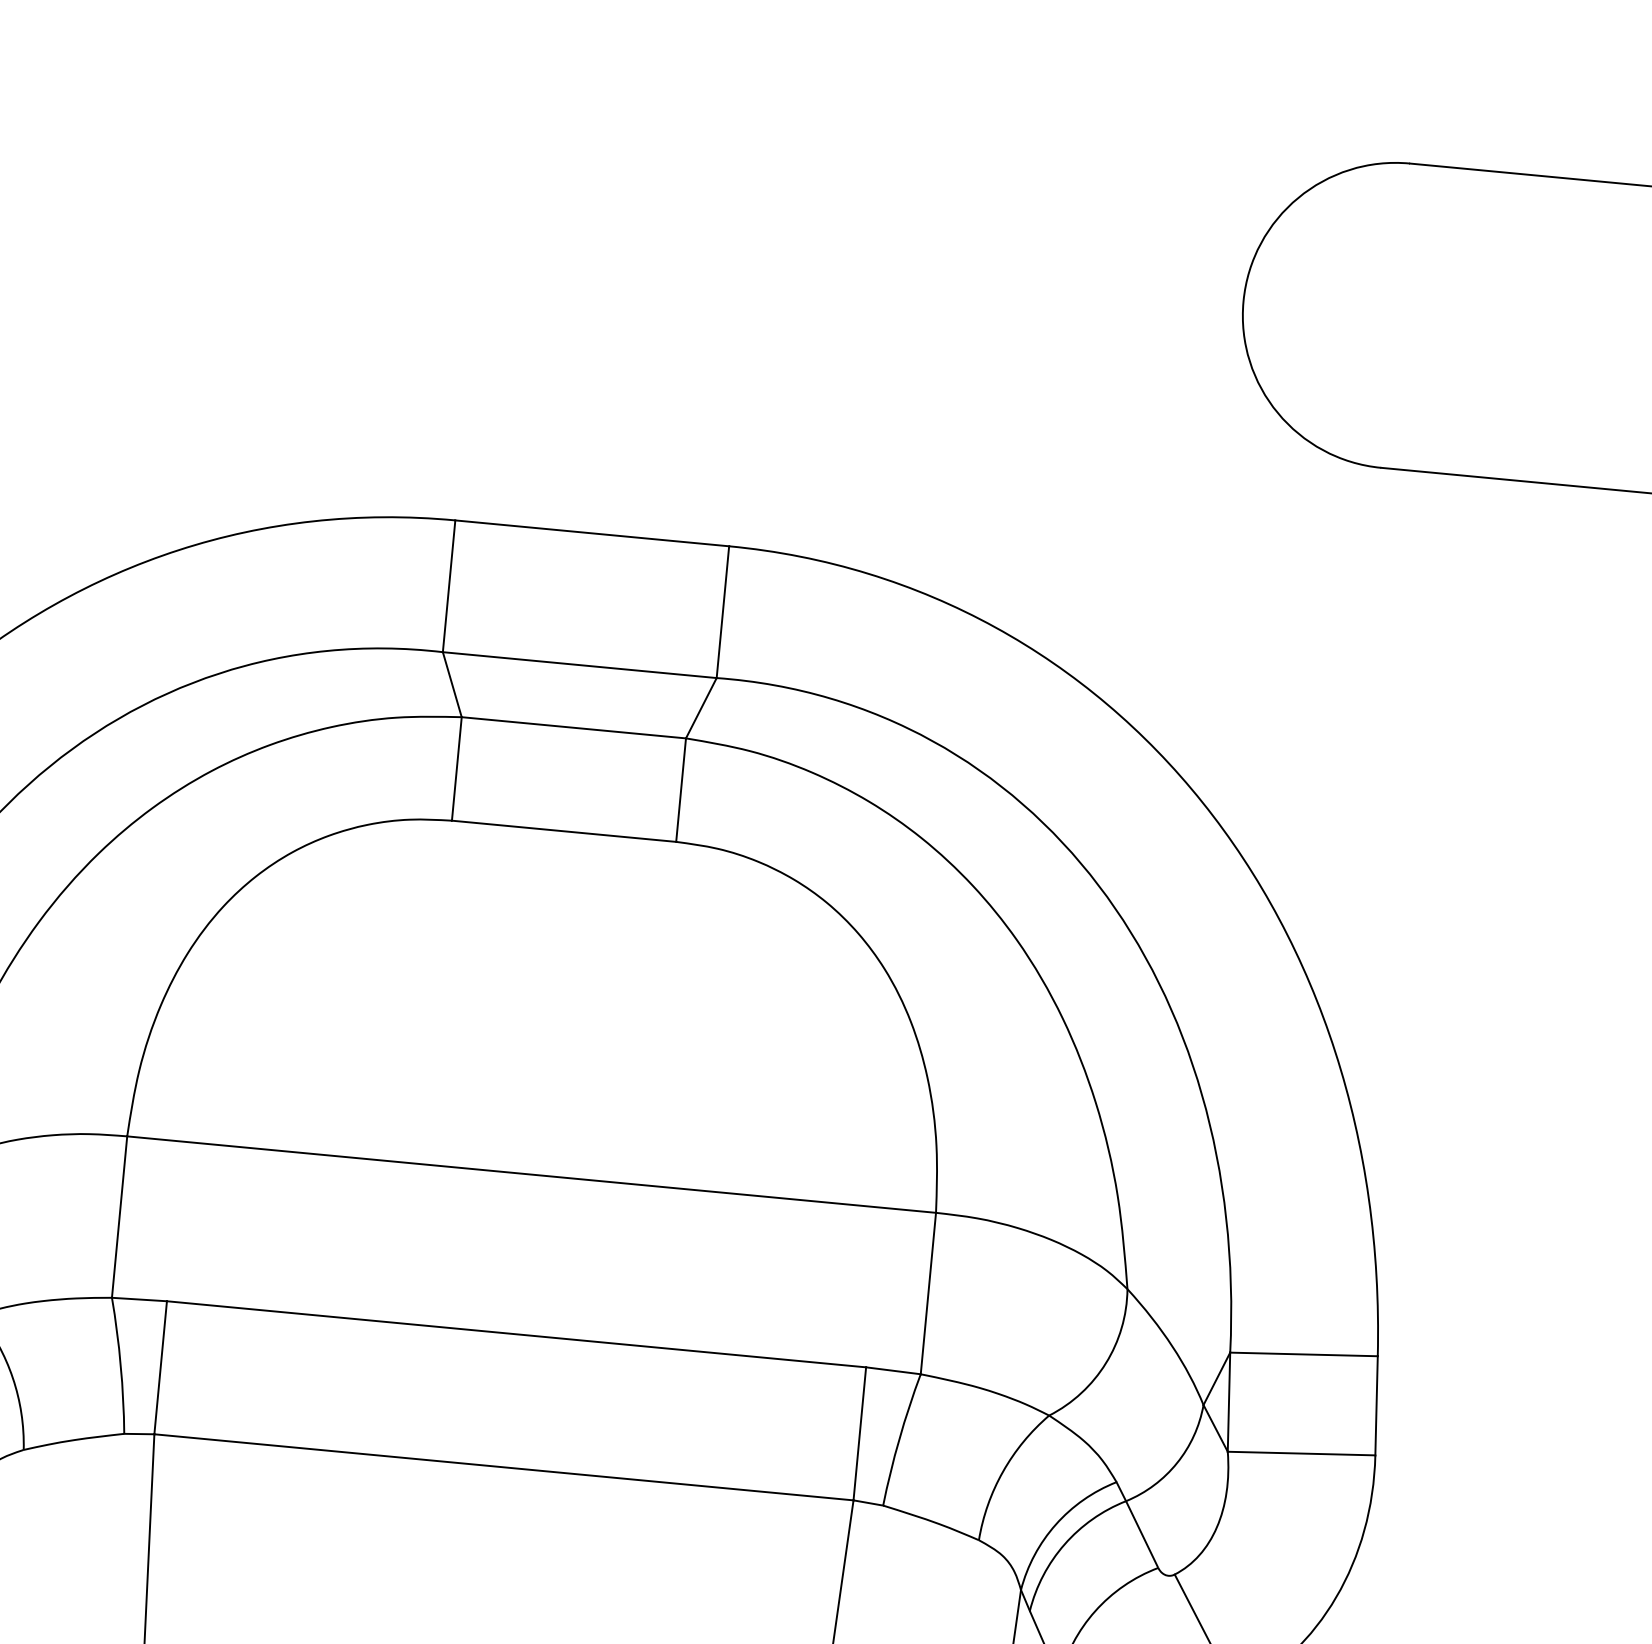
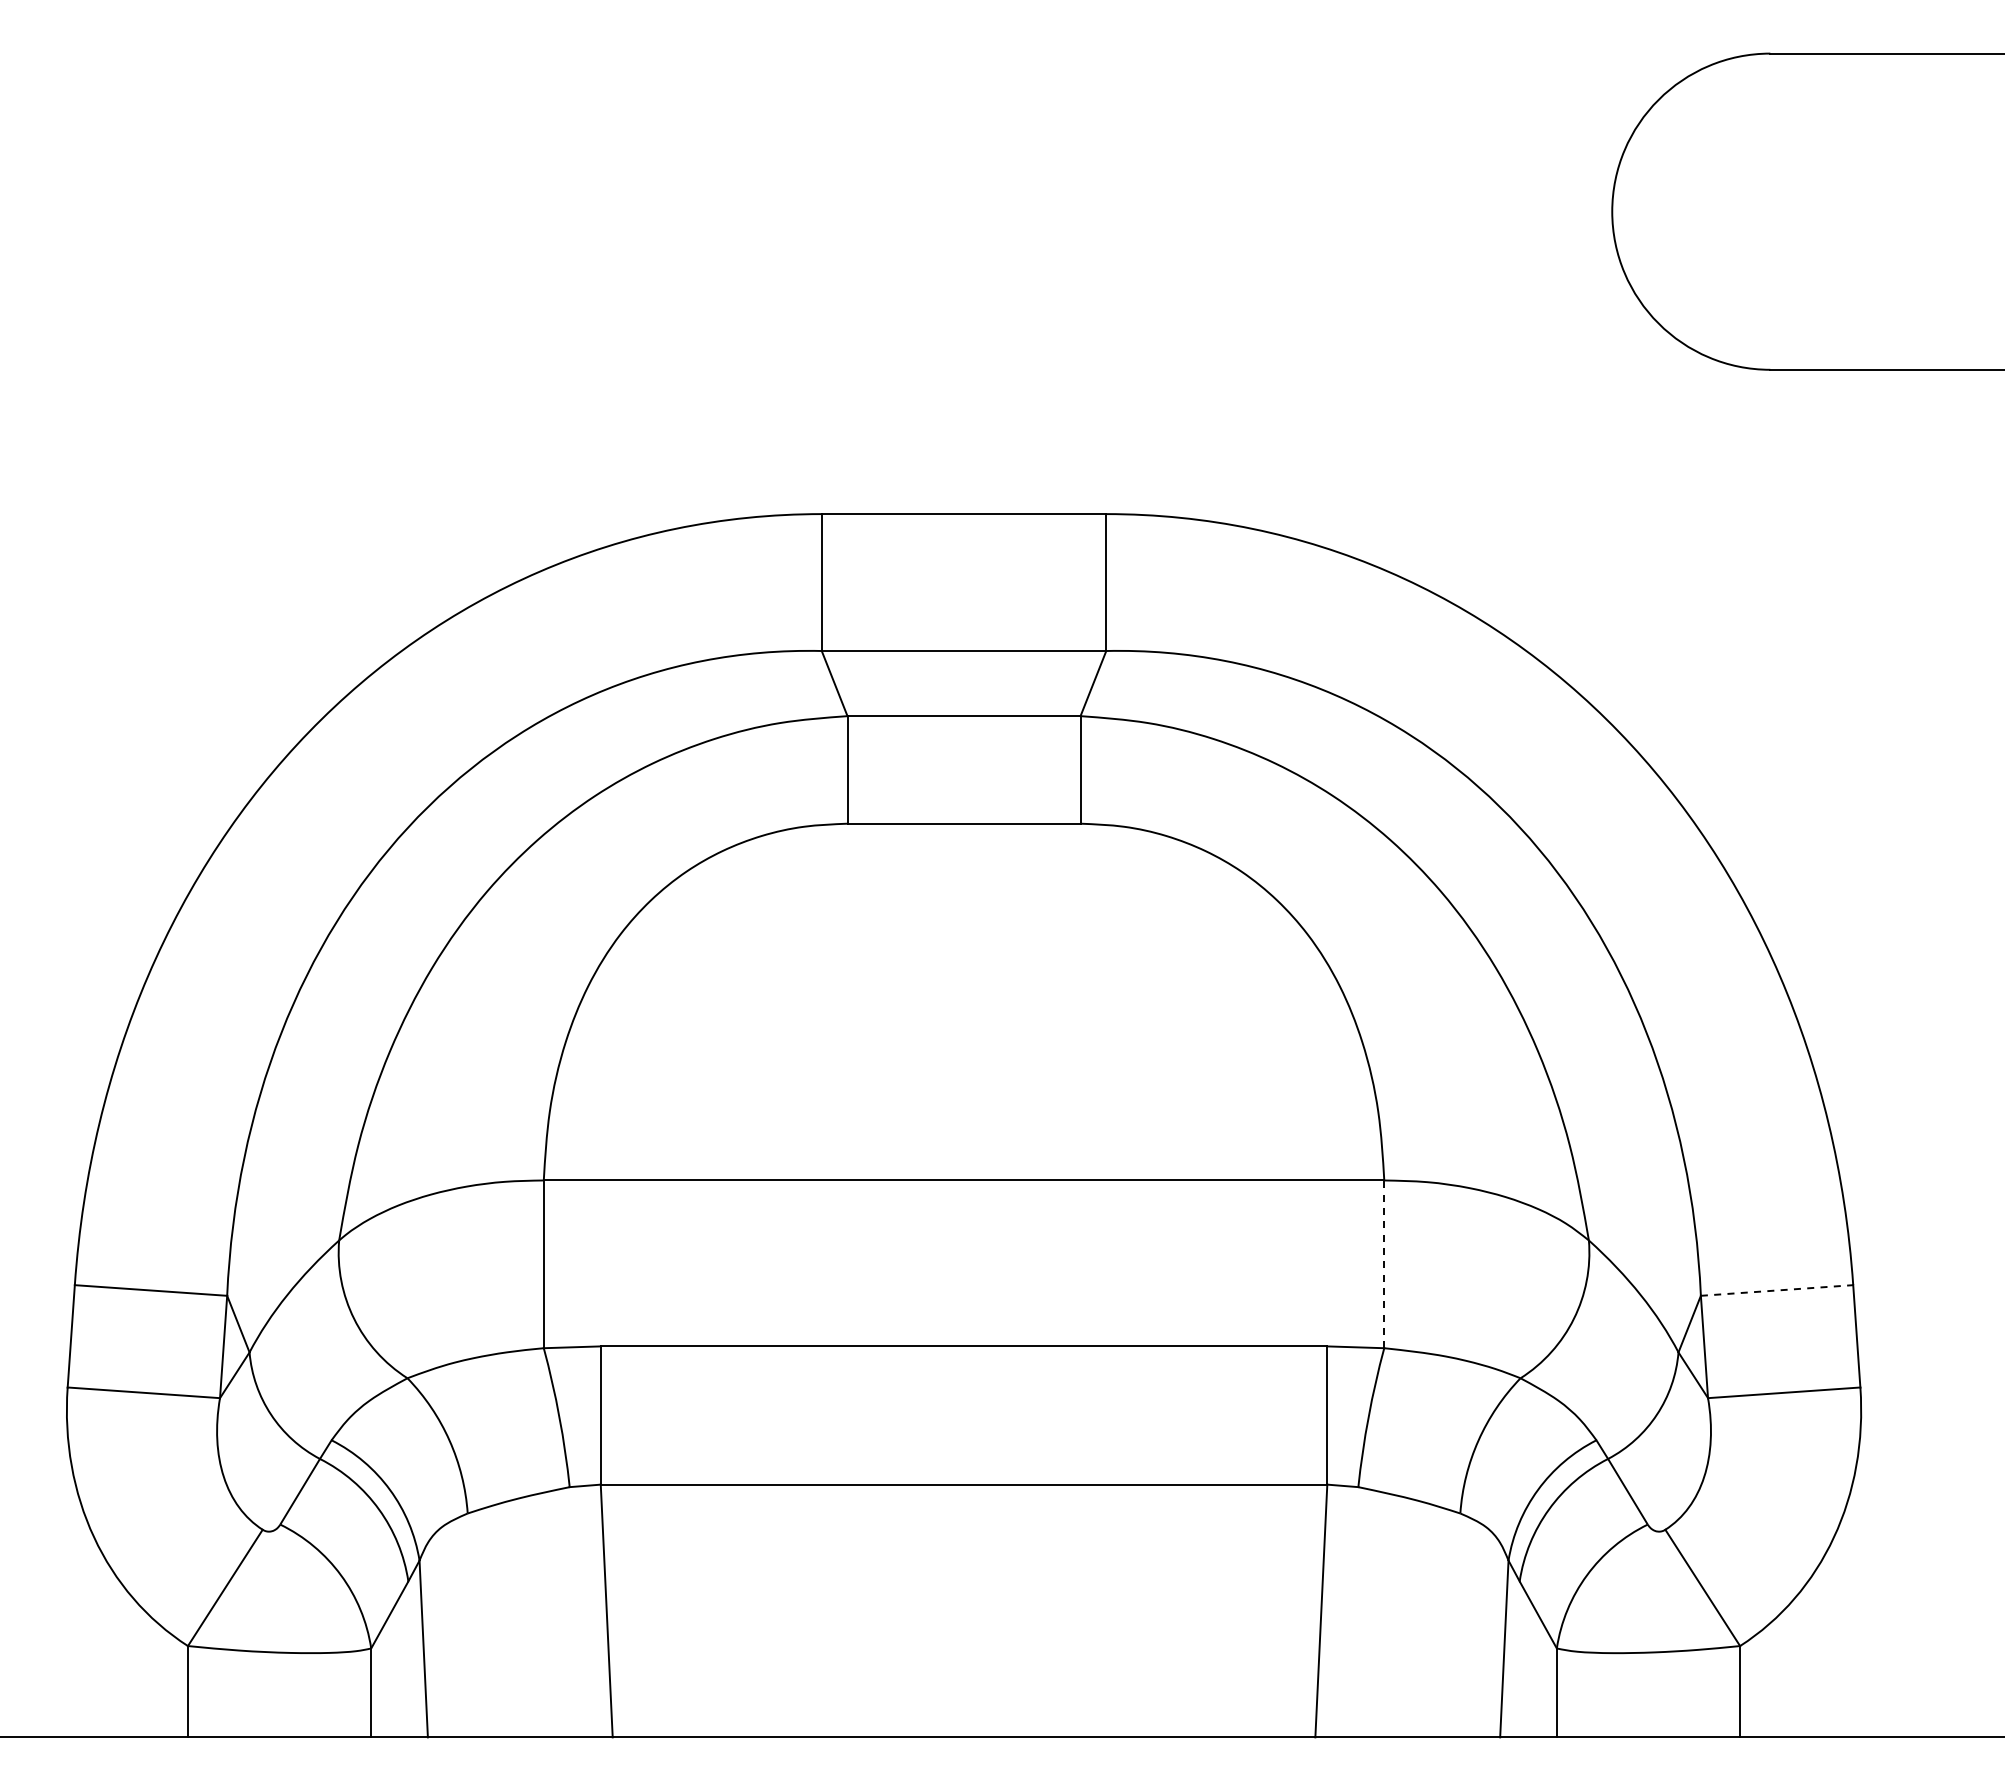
line: (928, 1293) -> (1384, 1264), solid -> dashed
line: (1304, 1354) -> (1777, 1290), solid -> dashed

